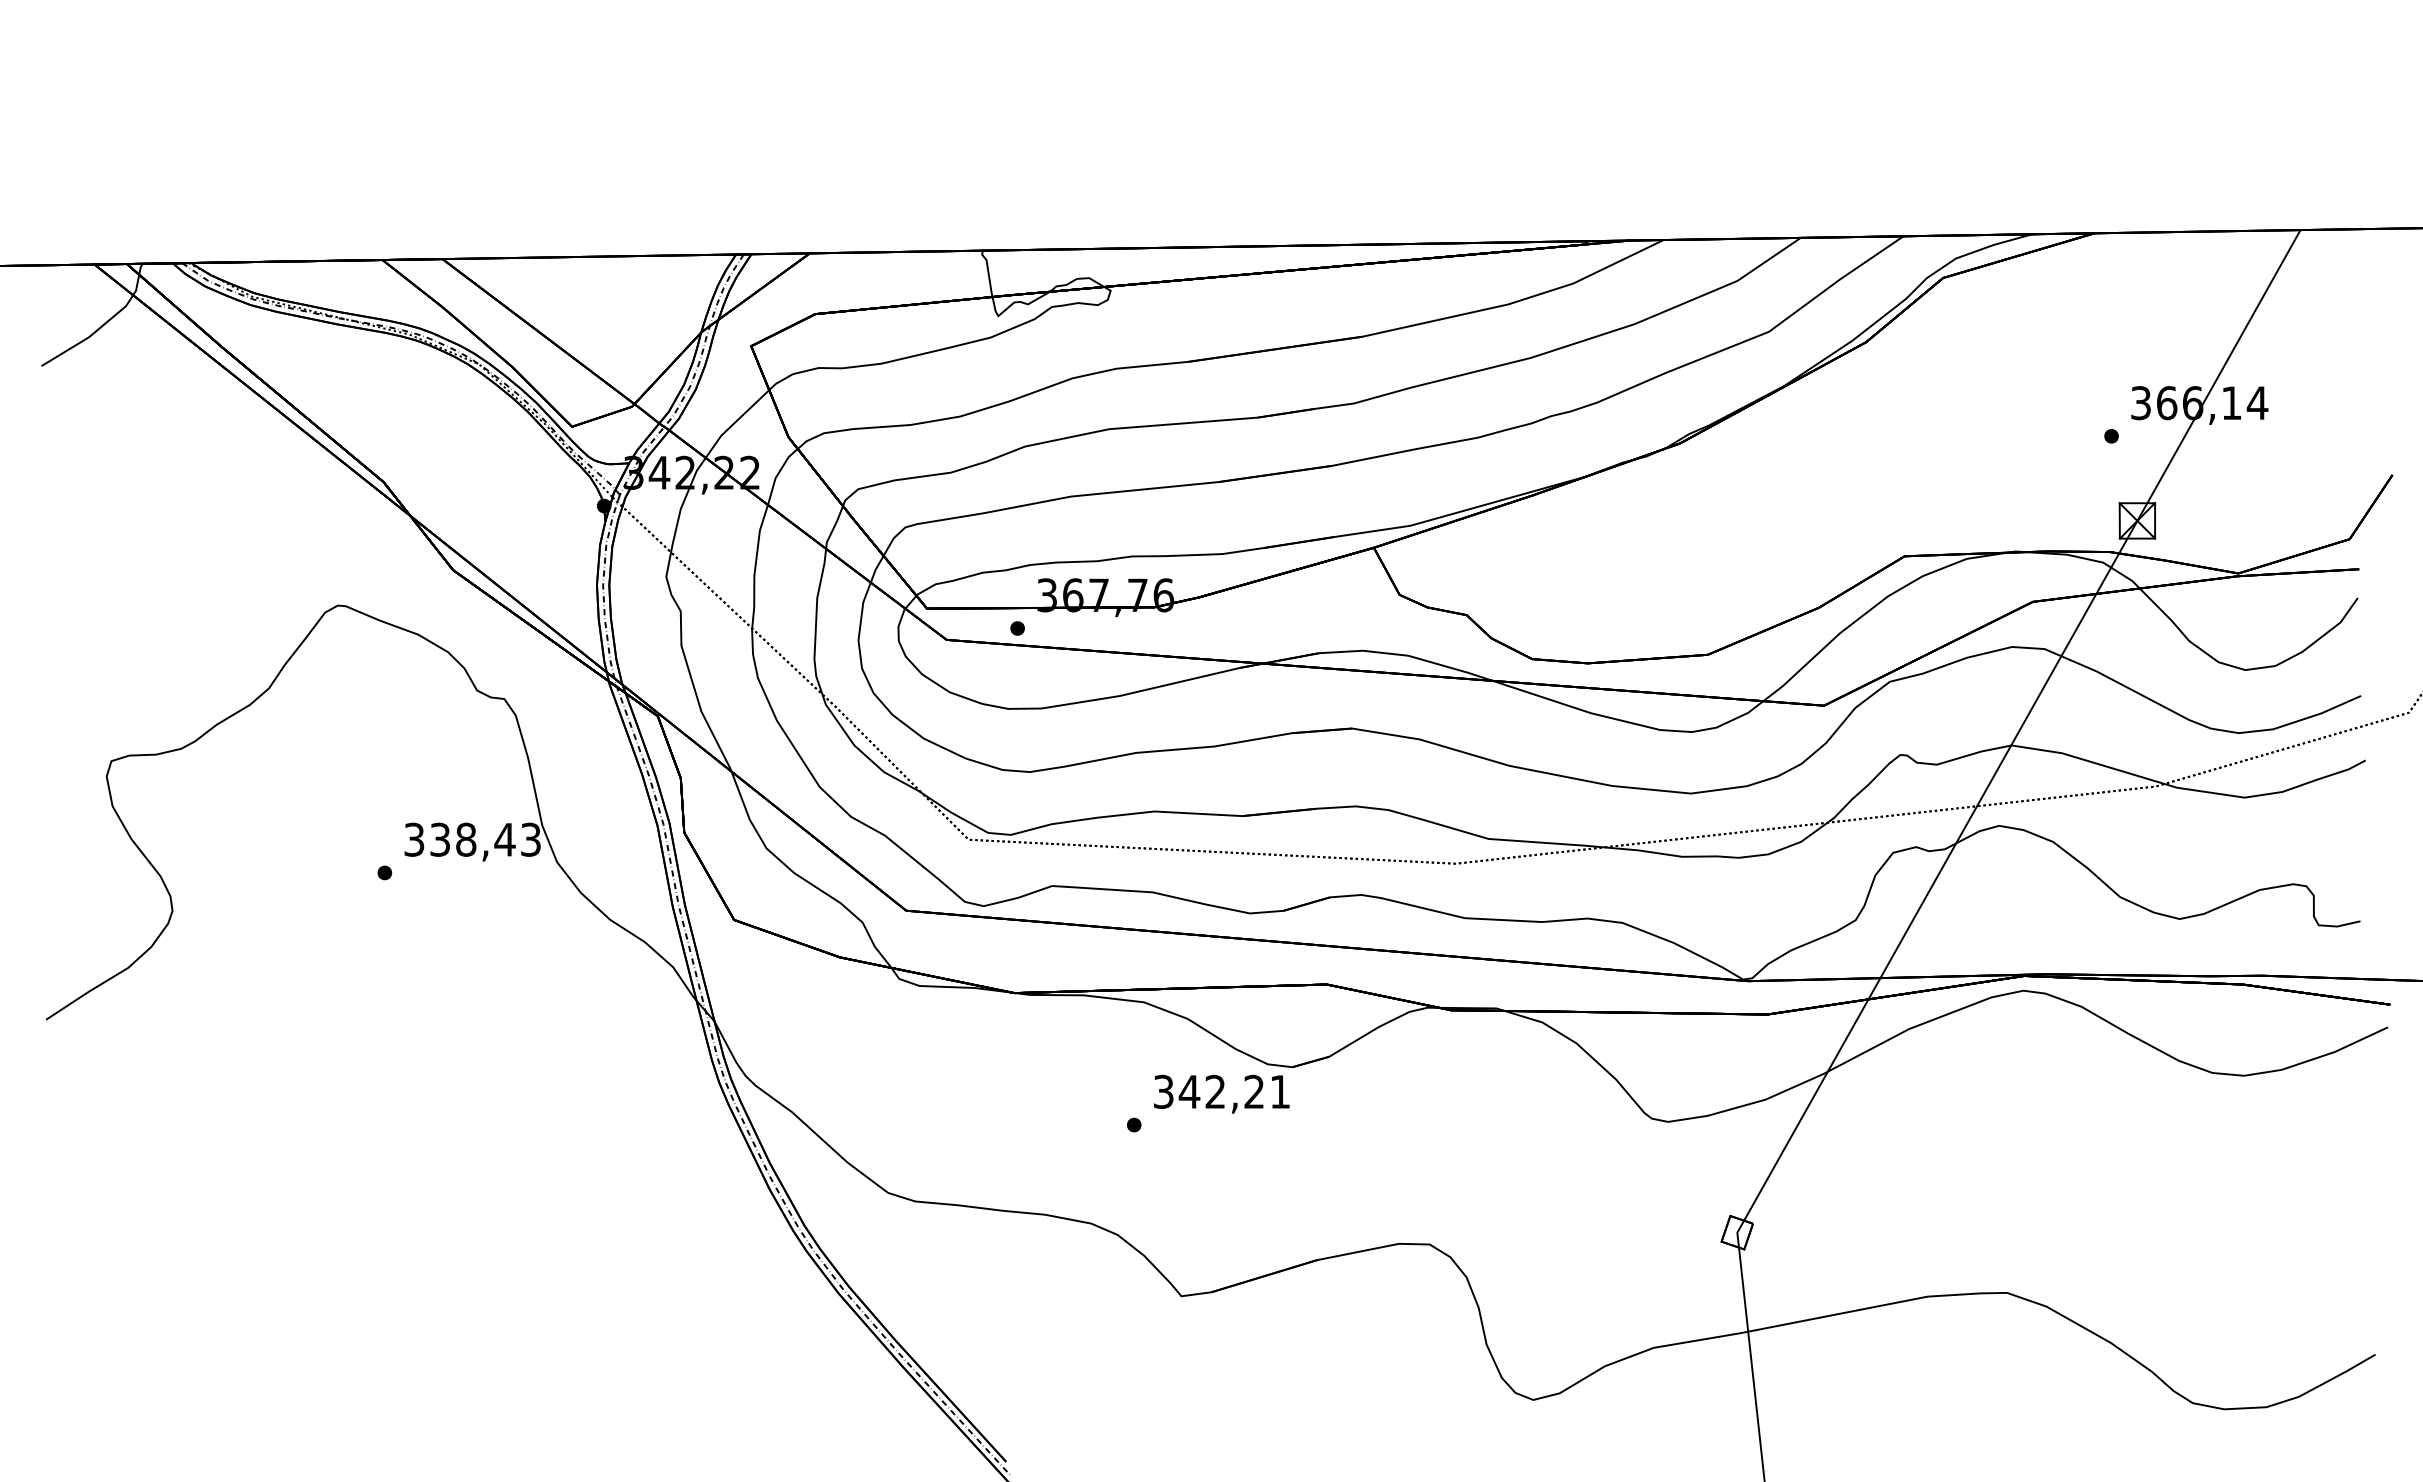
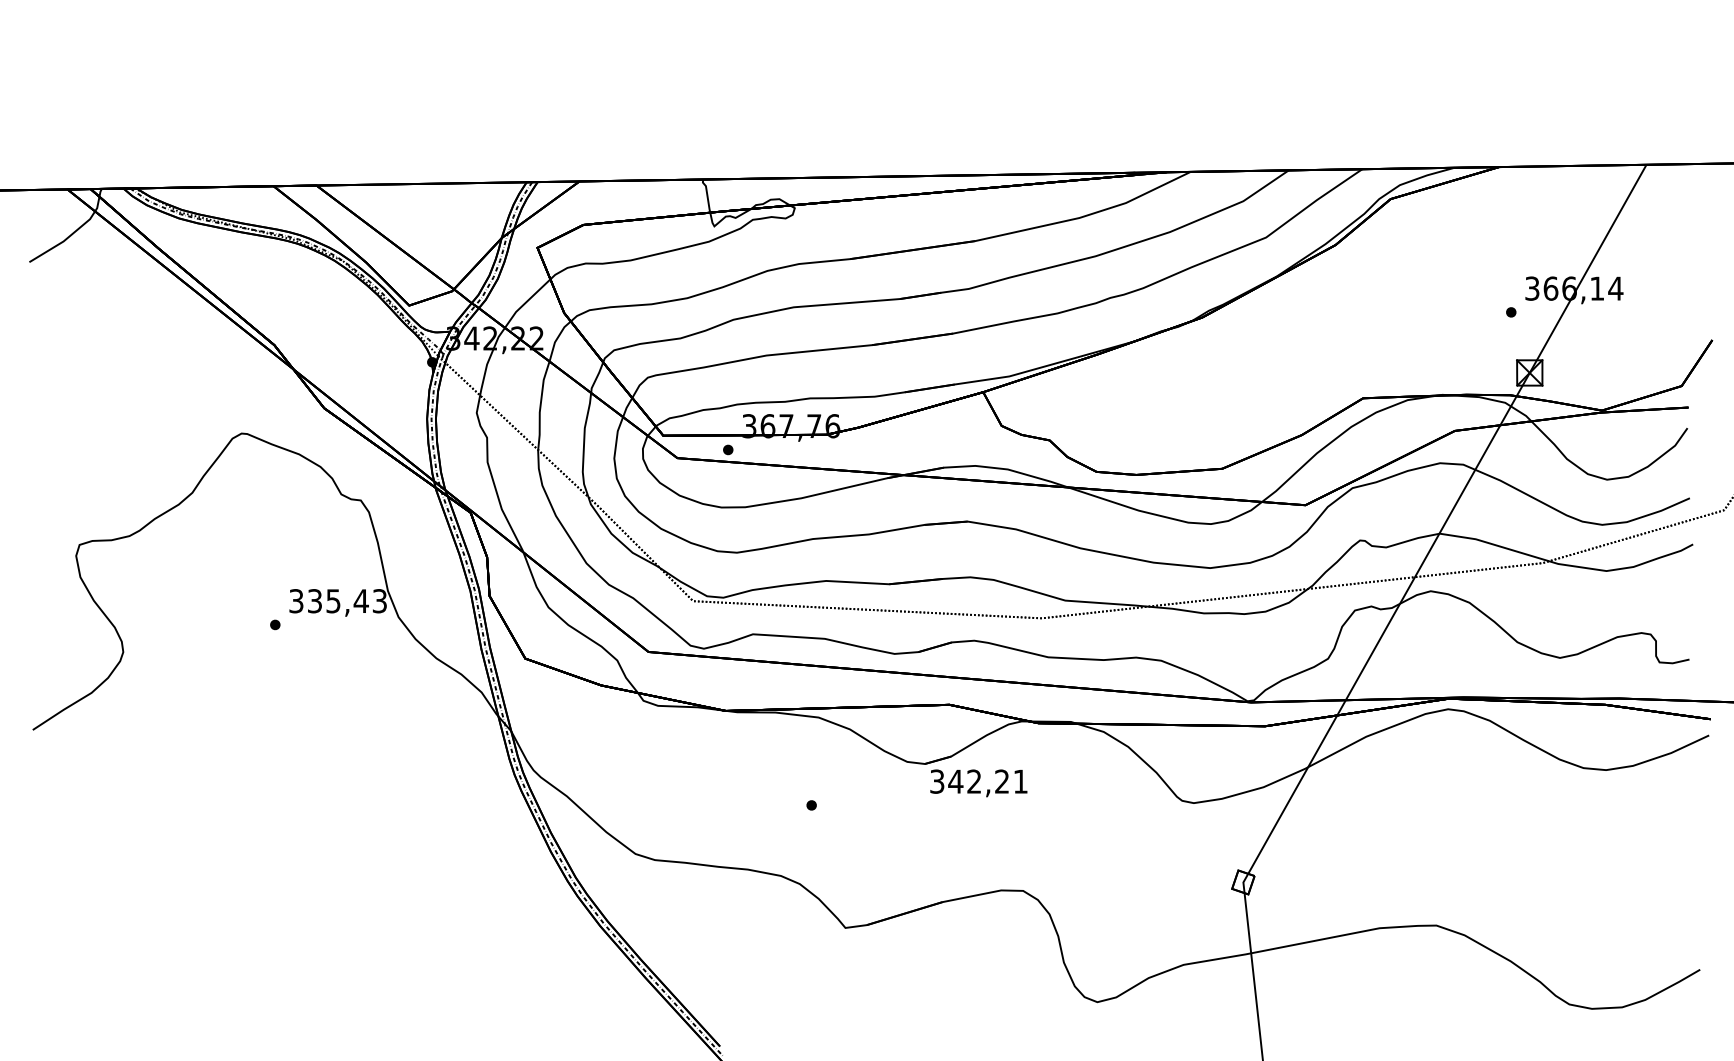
text: (466, 839) -> (333, 601), 338,43 -> 335,43
text: (1221, 1093) -> (978, 782), moved

